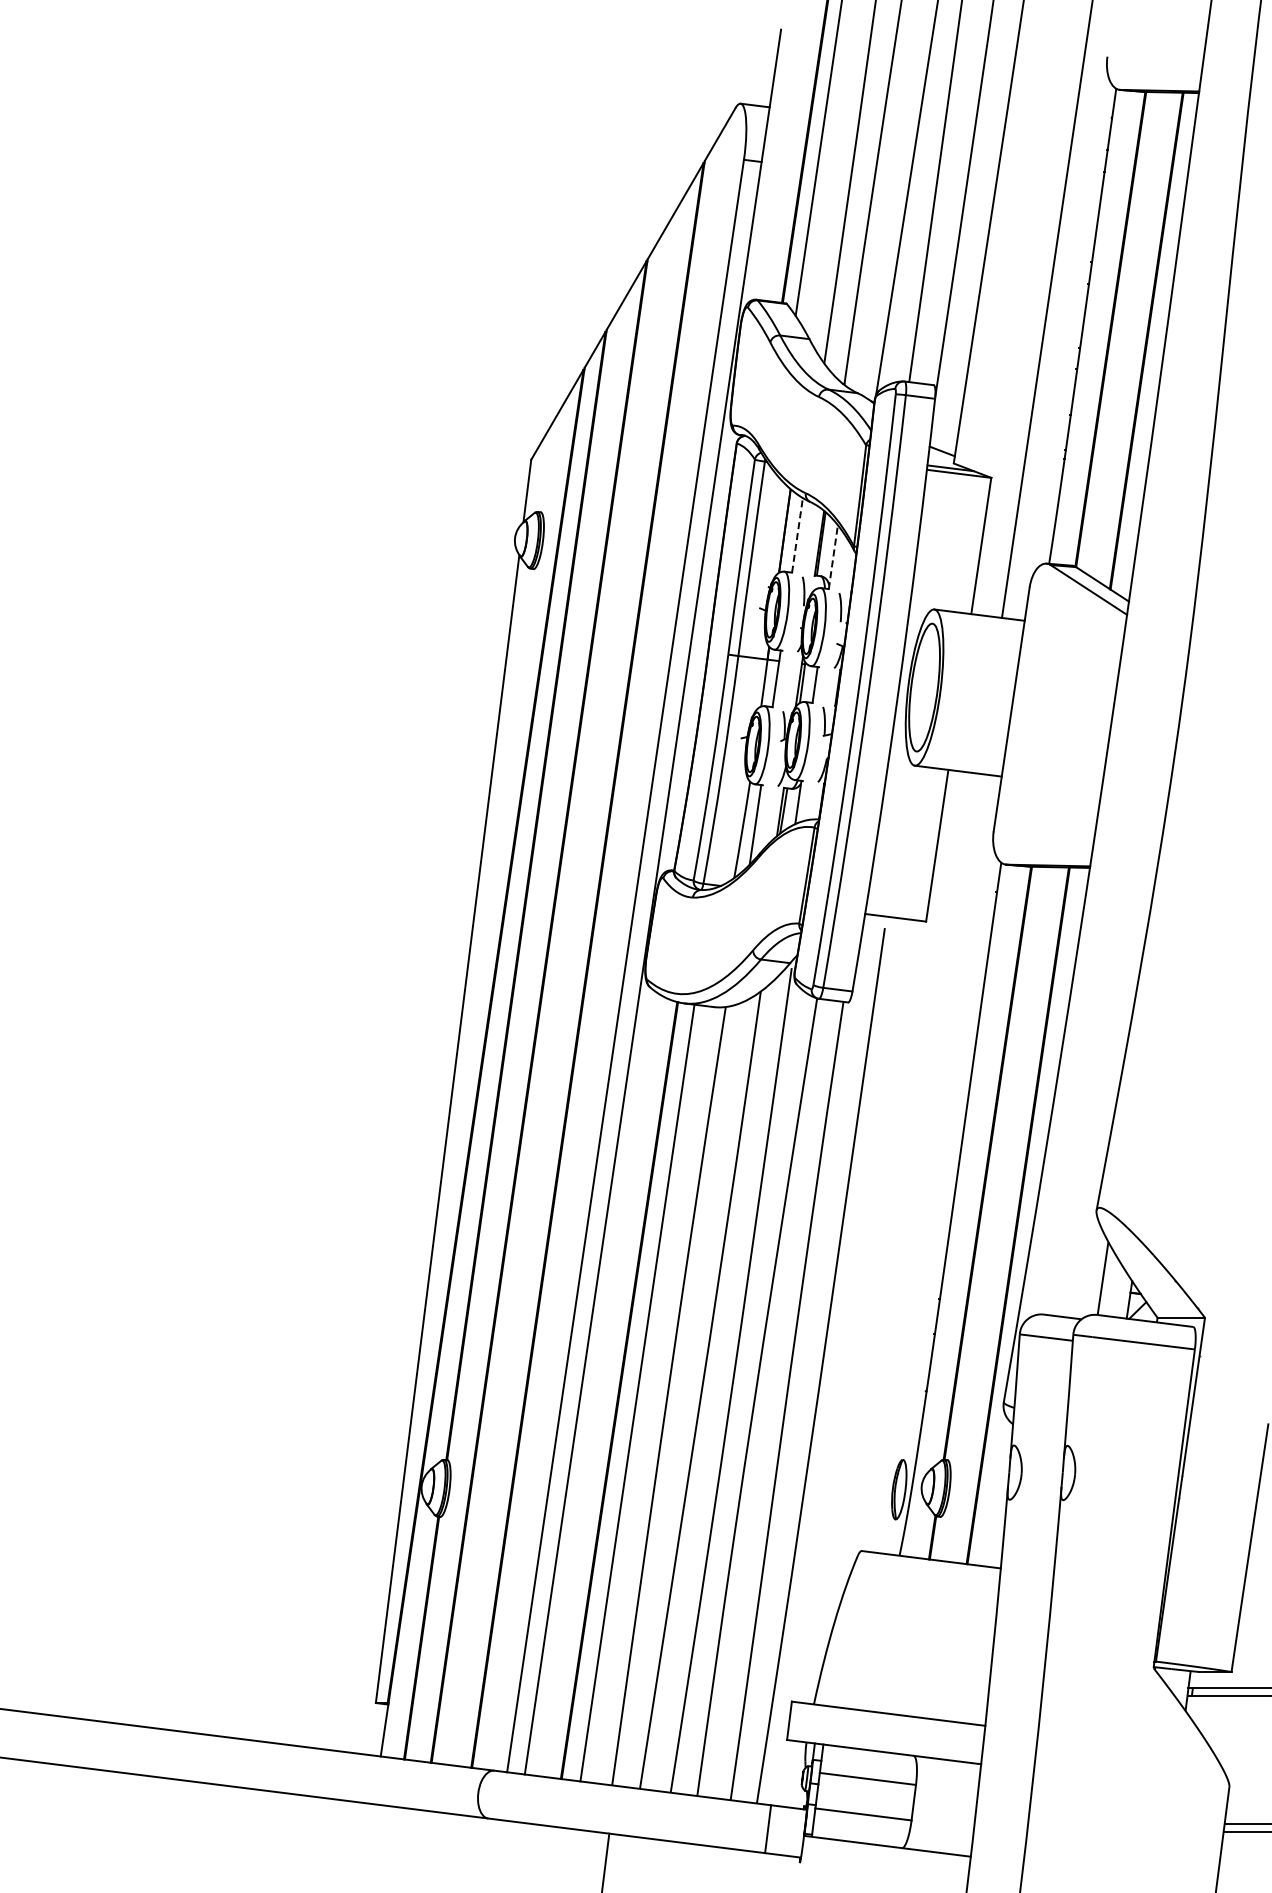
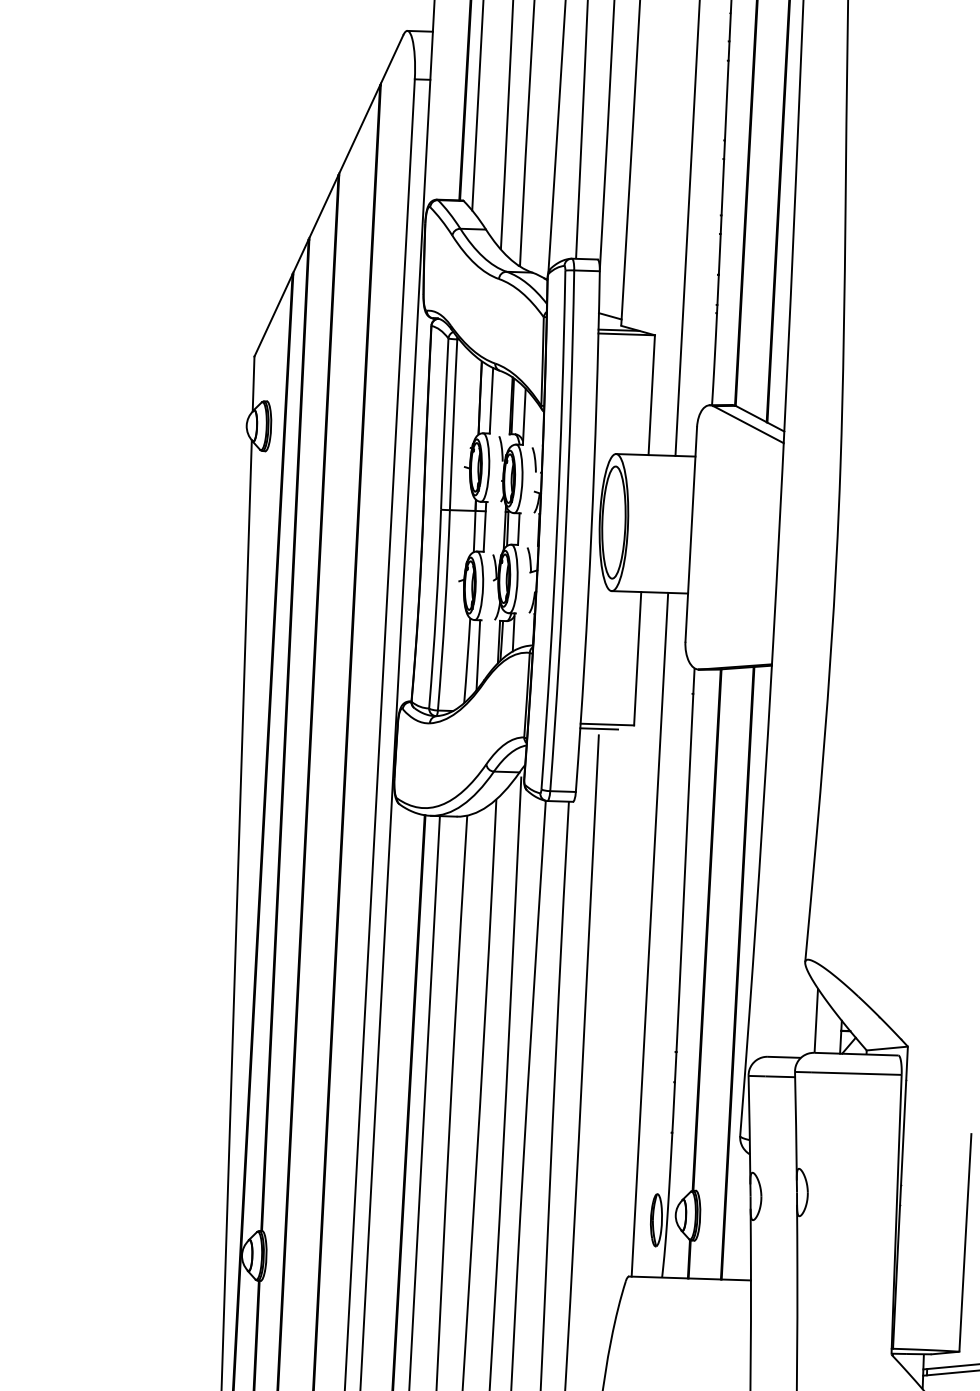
line: (797, 535) -> (491, 400), dashed -> solid
line: (833, 556) -> (524, 416), dashed -> solid
line: (885, 921) -> (598, 728), added
line: (921, 1162) -> (649, 934), added

